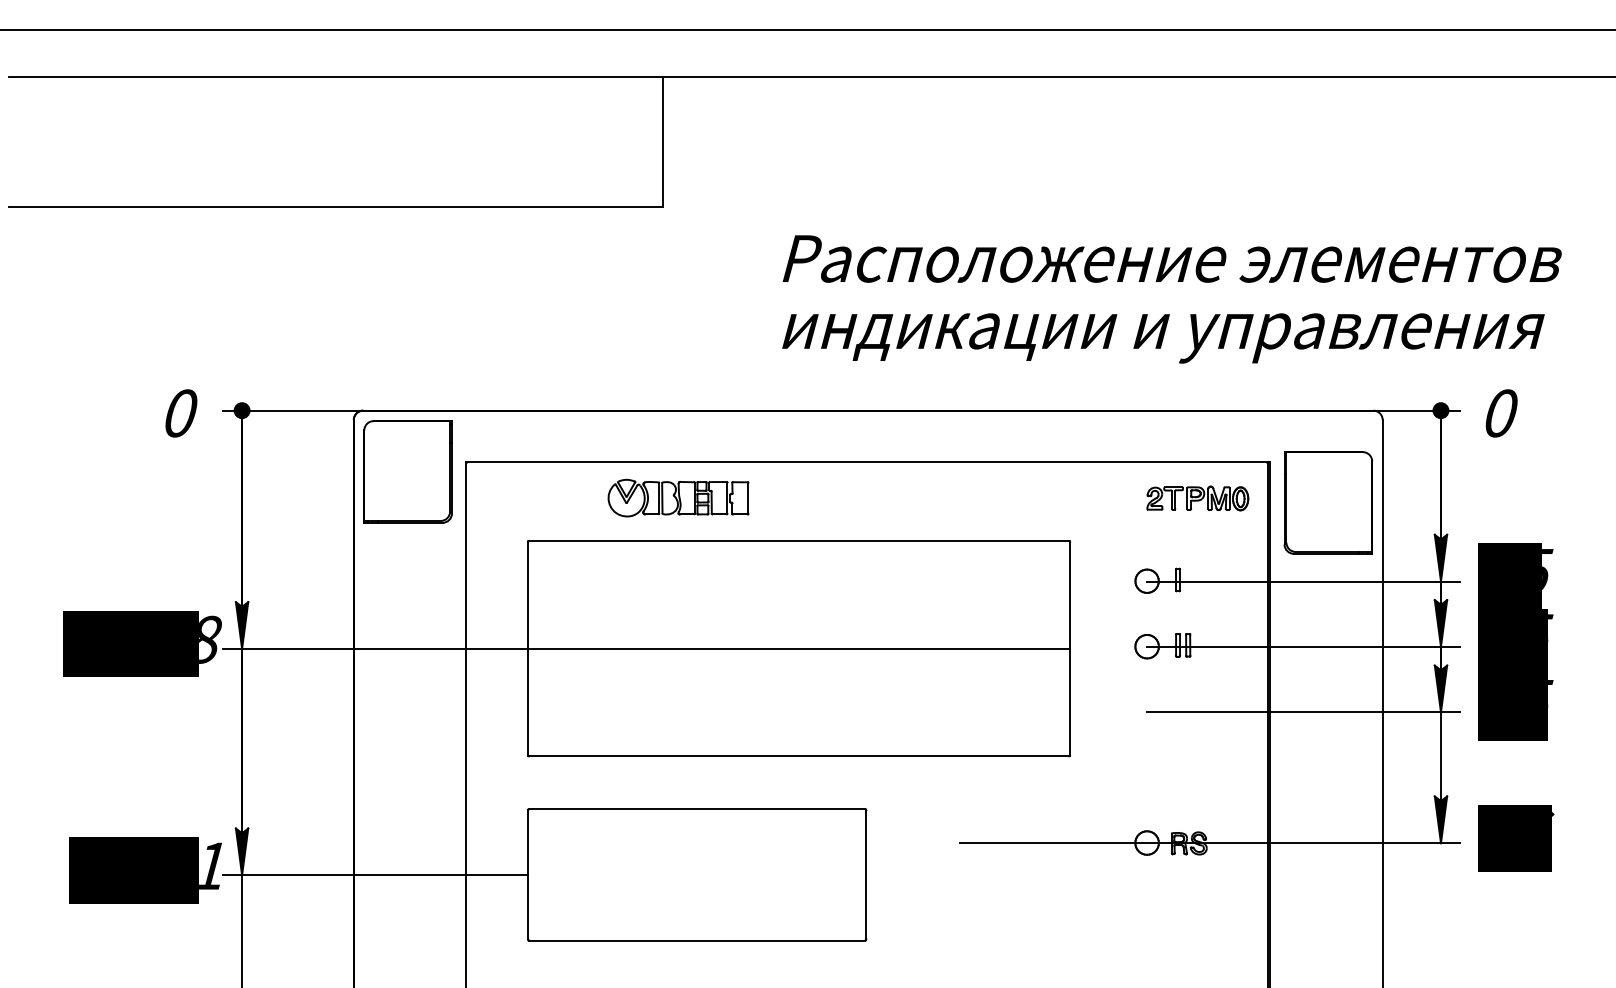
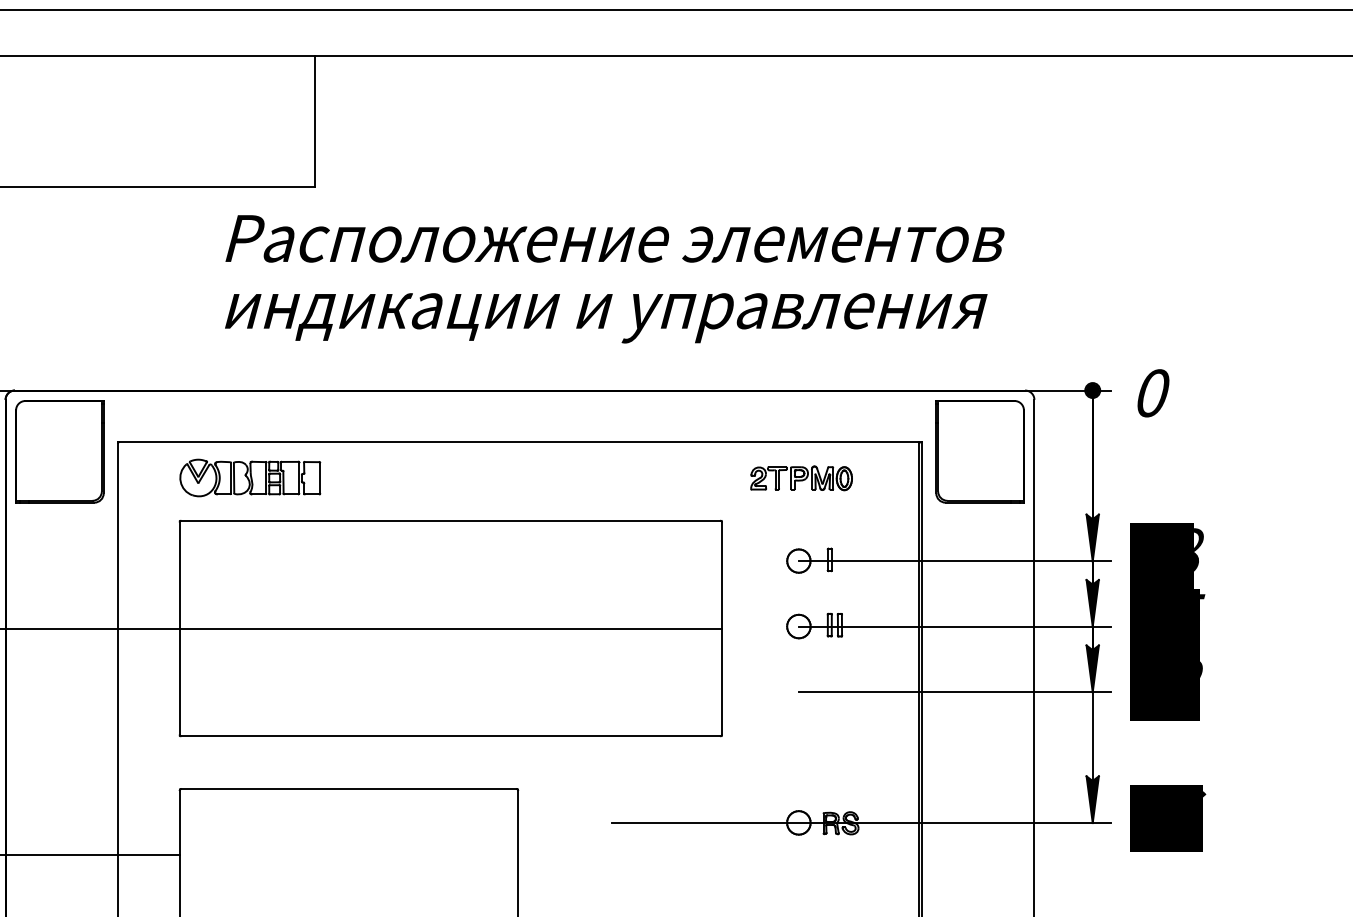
text: (1171, 299) -> (614, 279), moved
part: (678, 497) -> (250, 477), moved
part: (1197, 498) -> (801, 478), moved
part: (1327, 502) -> (979, 451), moved
text: (1547, 569) -> (1199, 549), 15 -> 18
text: (1550, 693) -> (1202, 673), 25 -> 32

